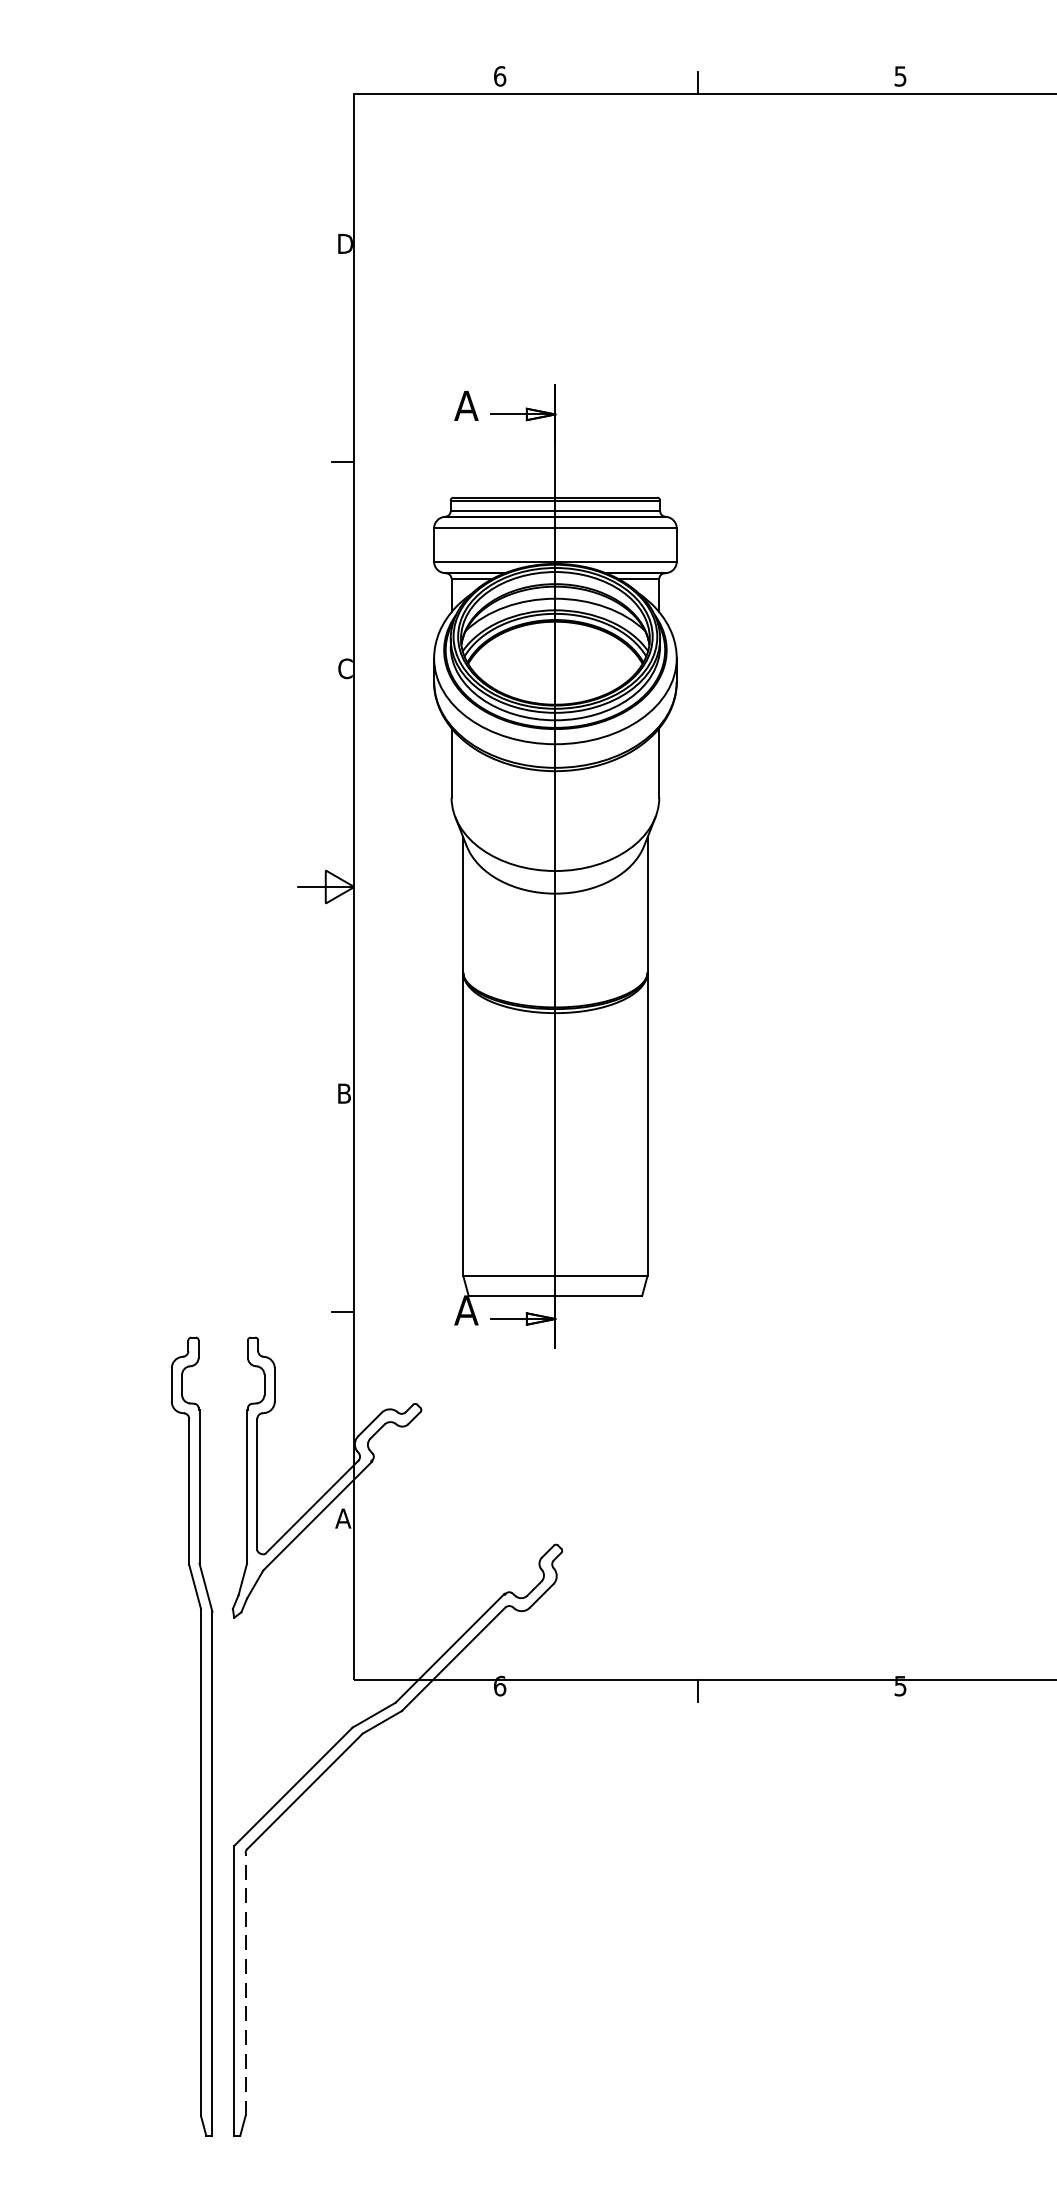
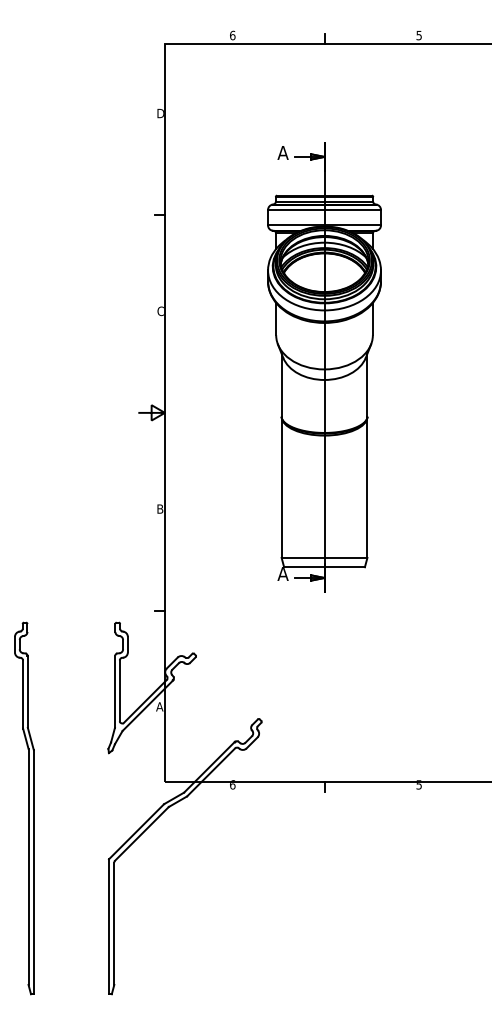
part: (555, 866) -> (324, 367), moved
part: (192, 1736) -> (24, 808), moved
line: (245, 1983) -> (114, 923), dashed -> solid

